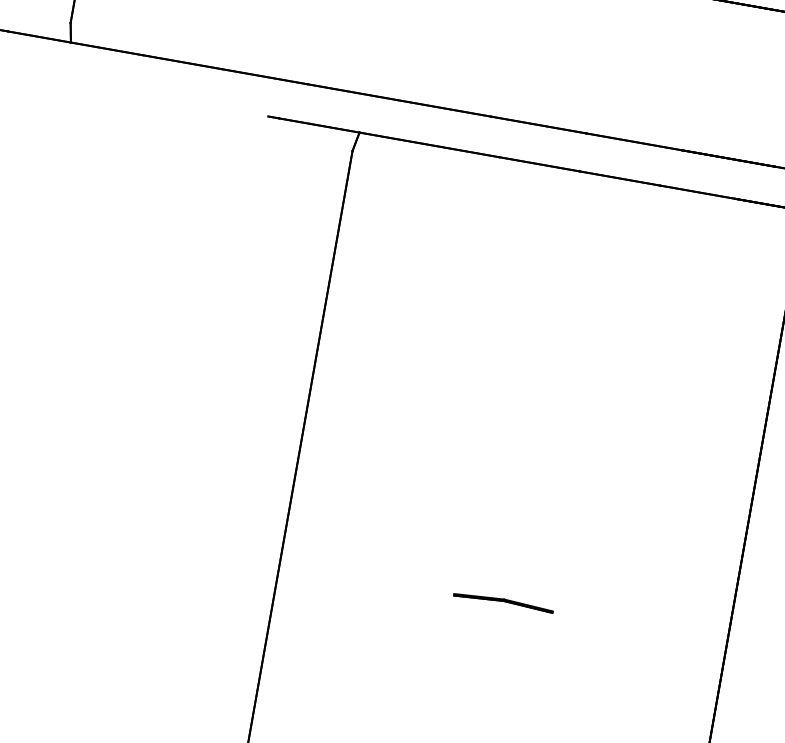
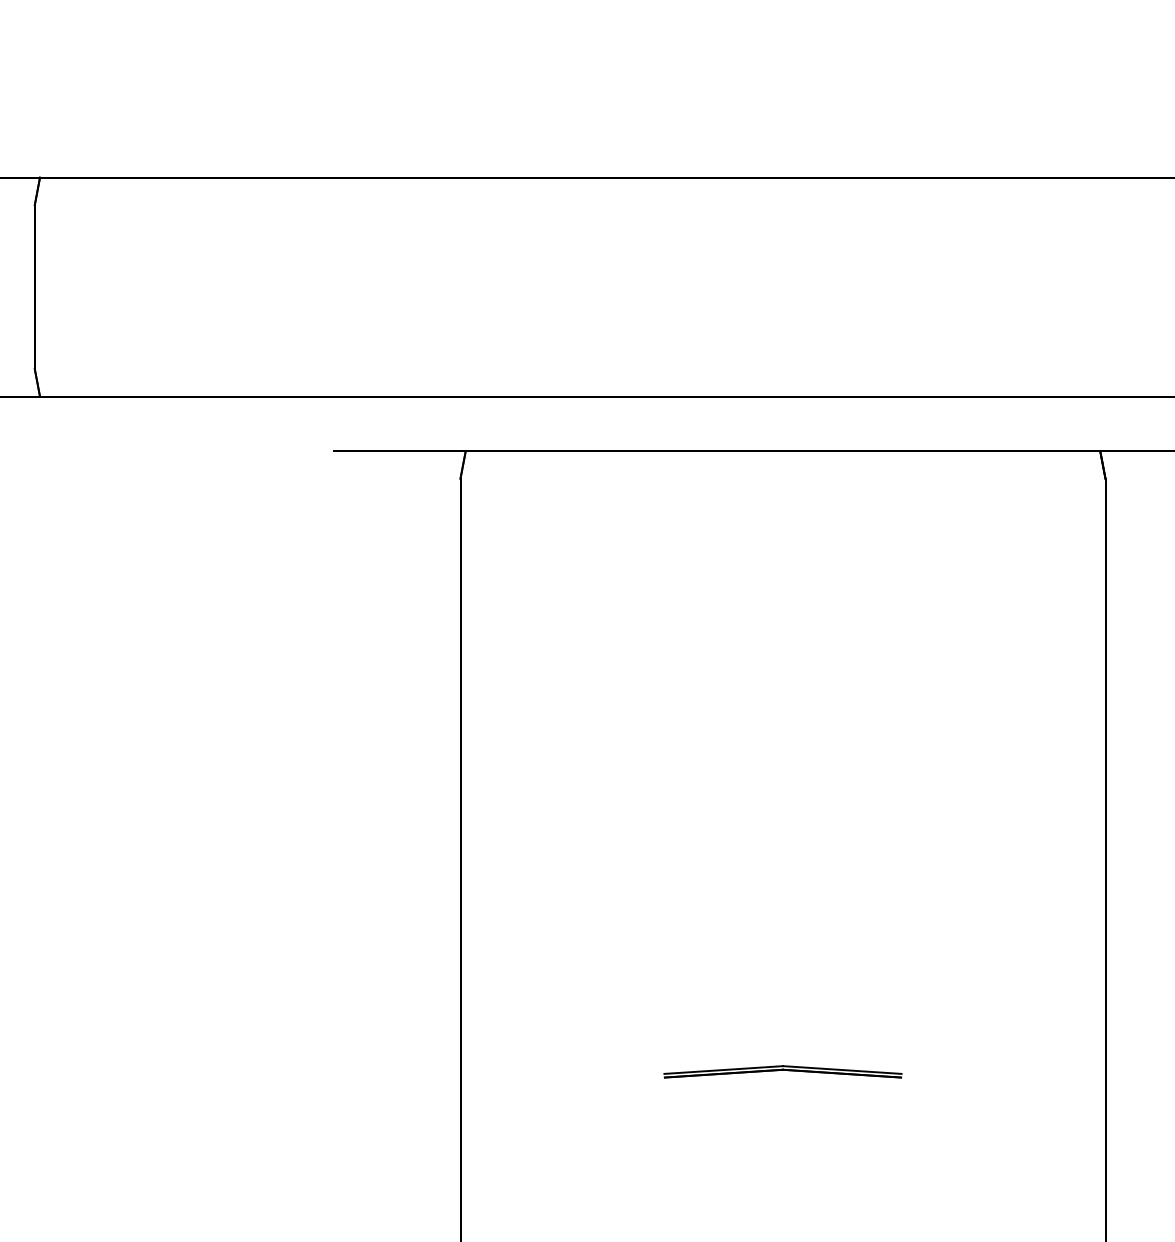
part: (503, 601) -> (782, 1071), size x1.67

